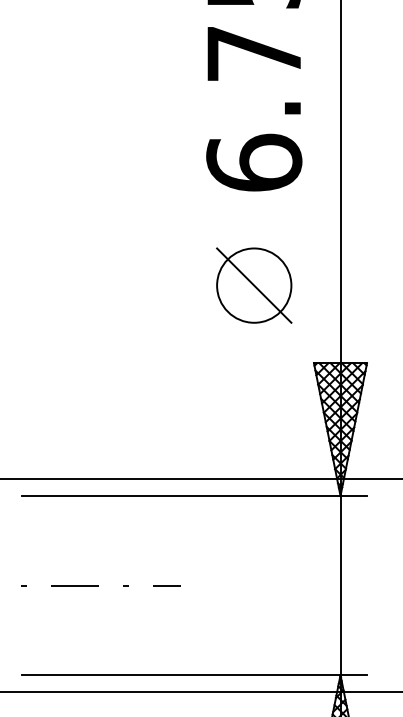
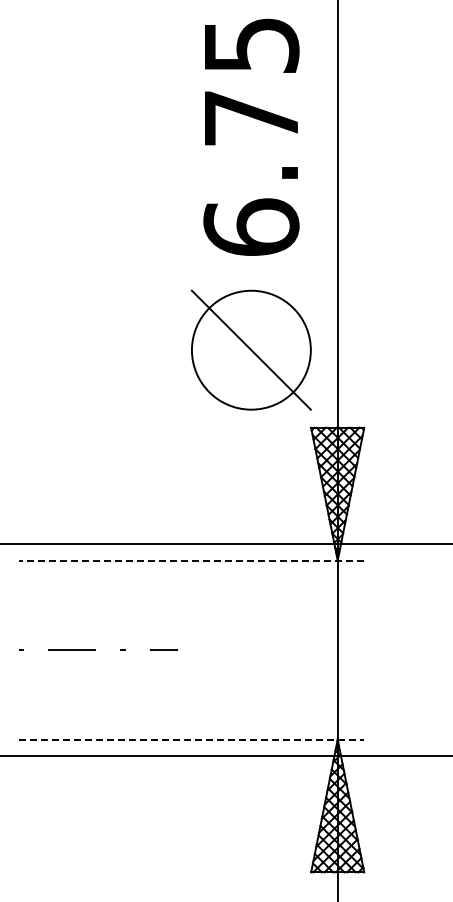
part: (254, 285) -> (251, 349), size x1.6
line: (194, 496) -> (191, 560), solid -> dashed
line: (194, 675) -> (191, 739), solid -> dashed

